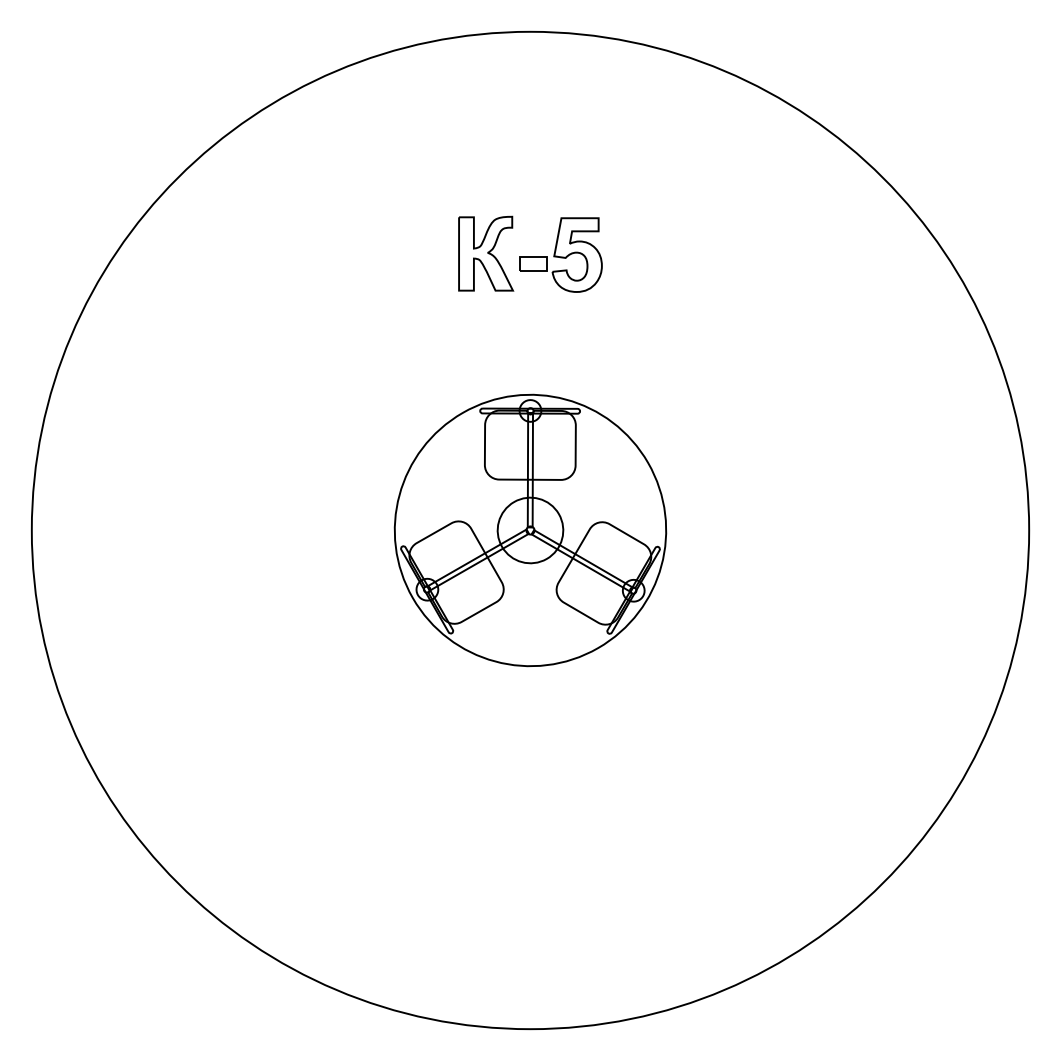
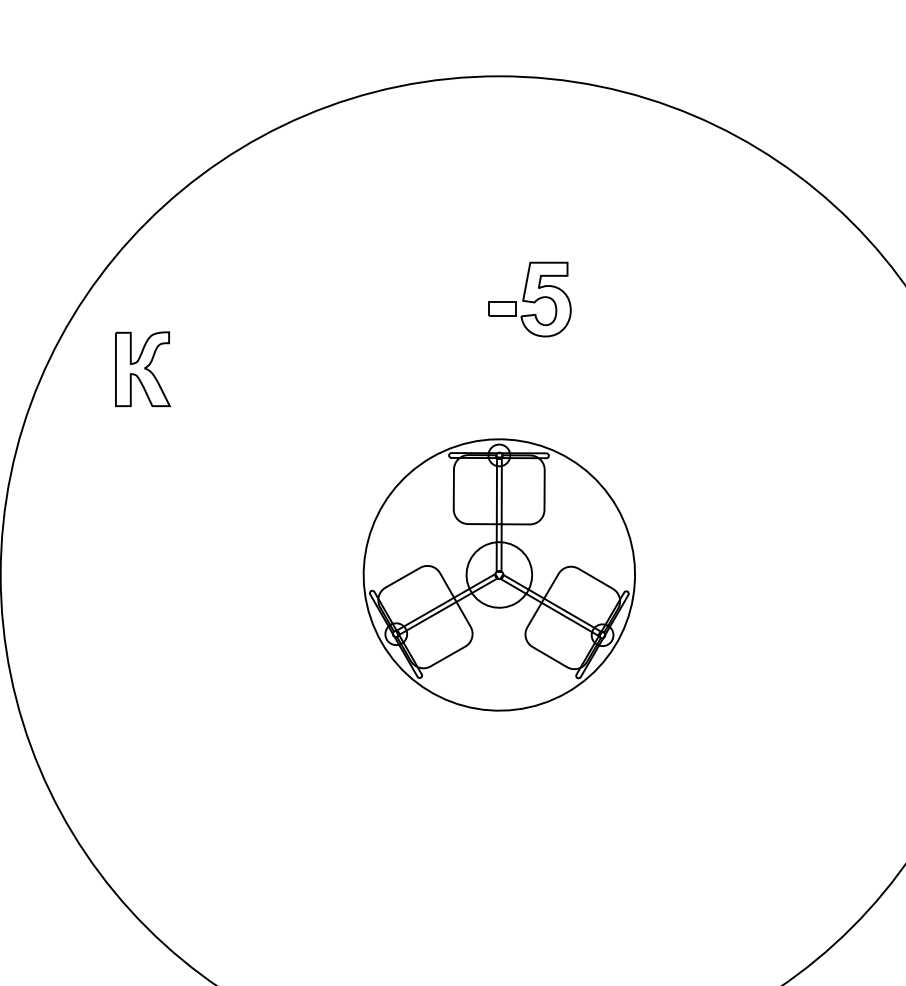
part: (486, 253) -> (143, 369), moved

